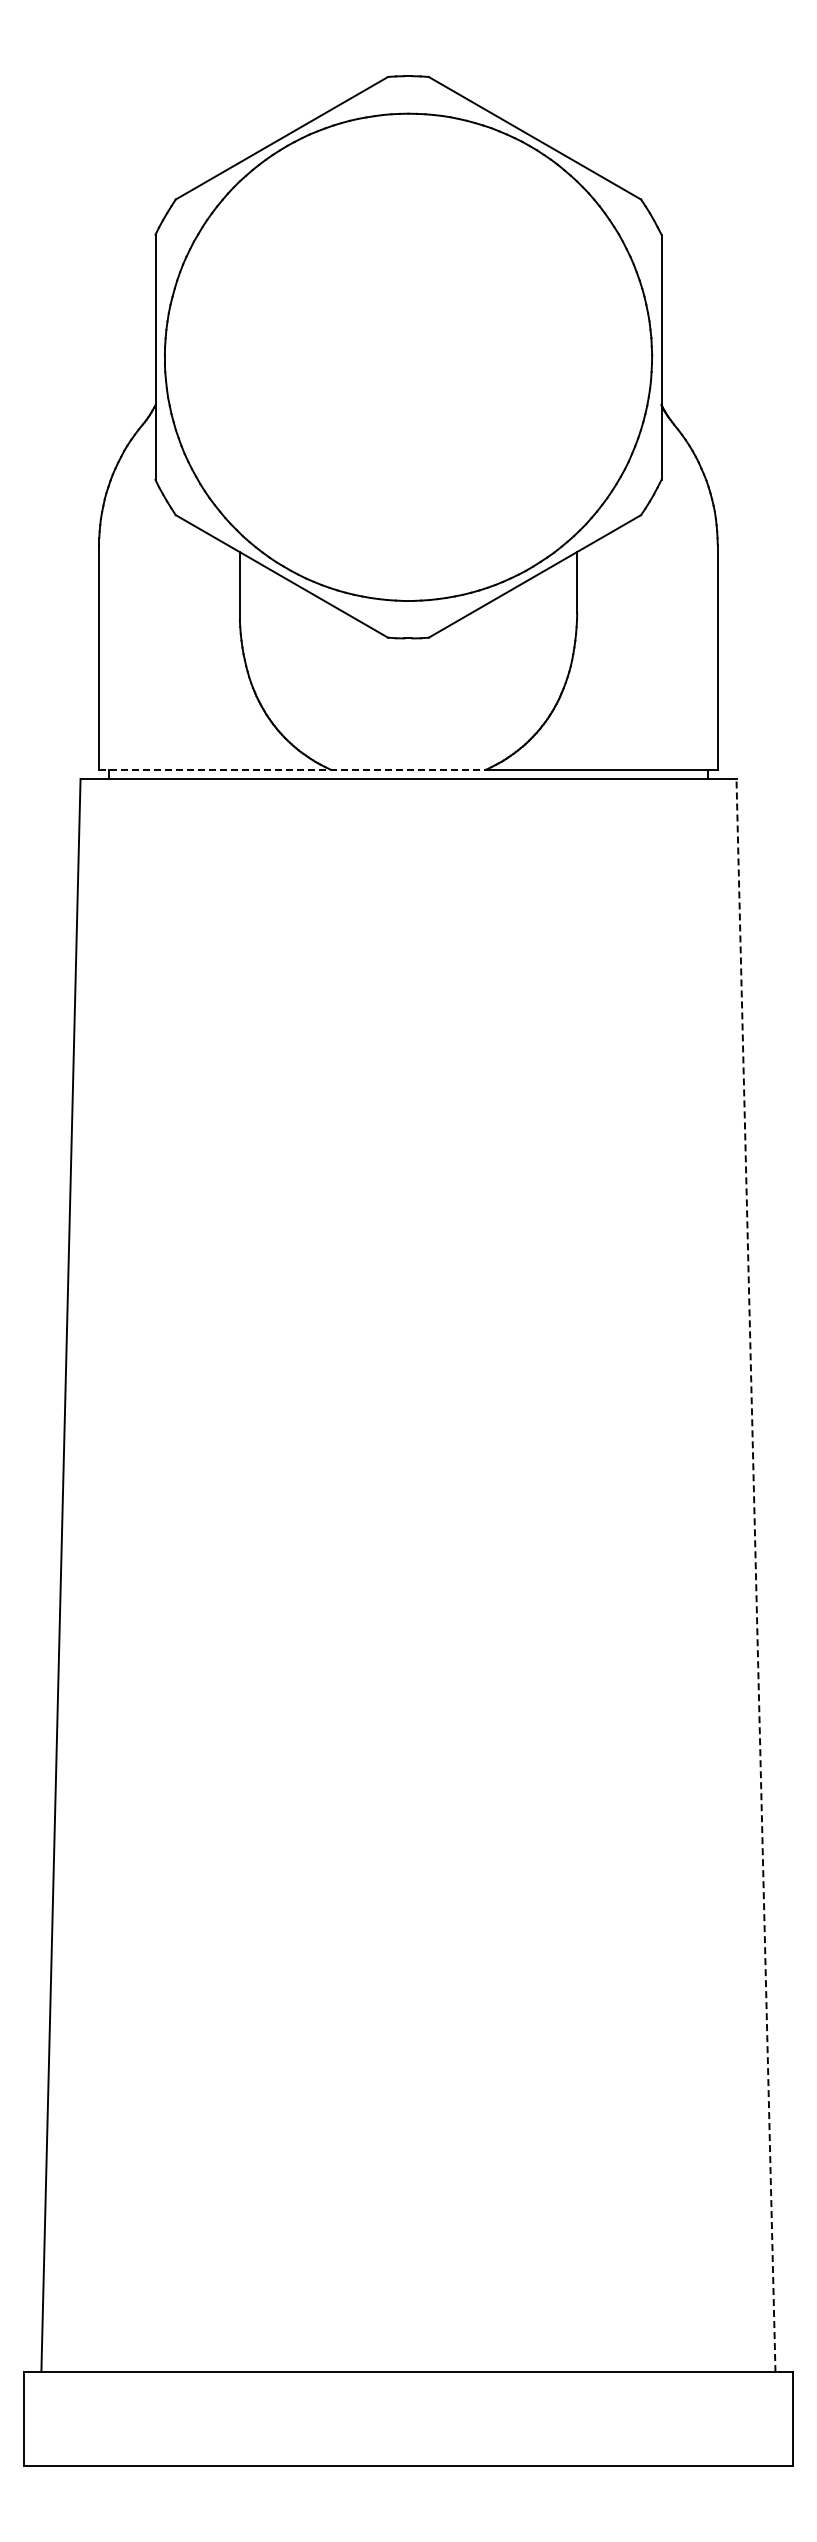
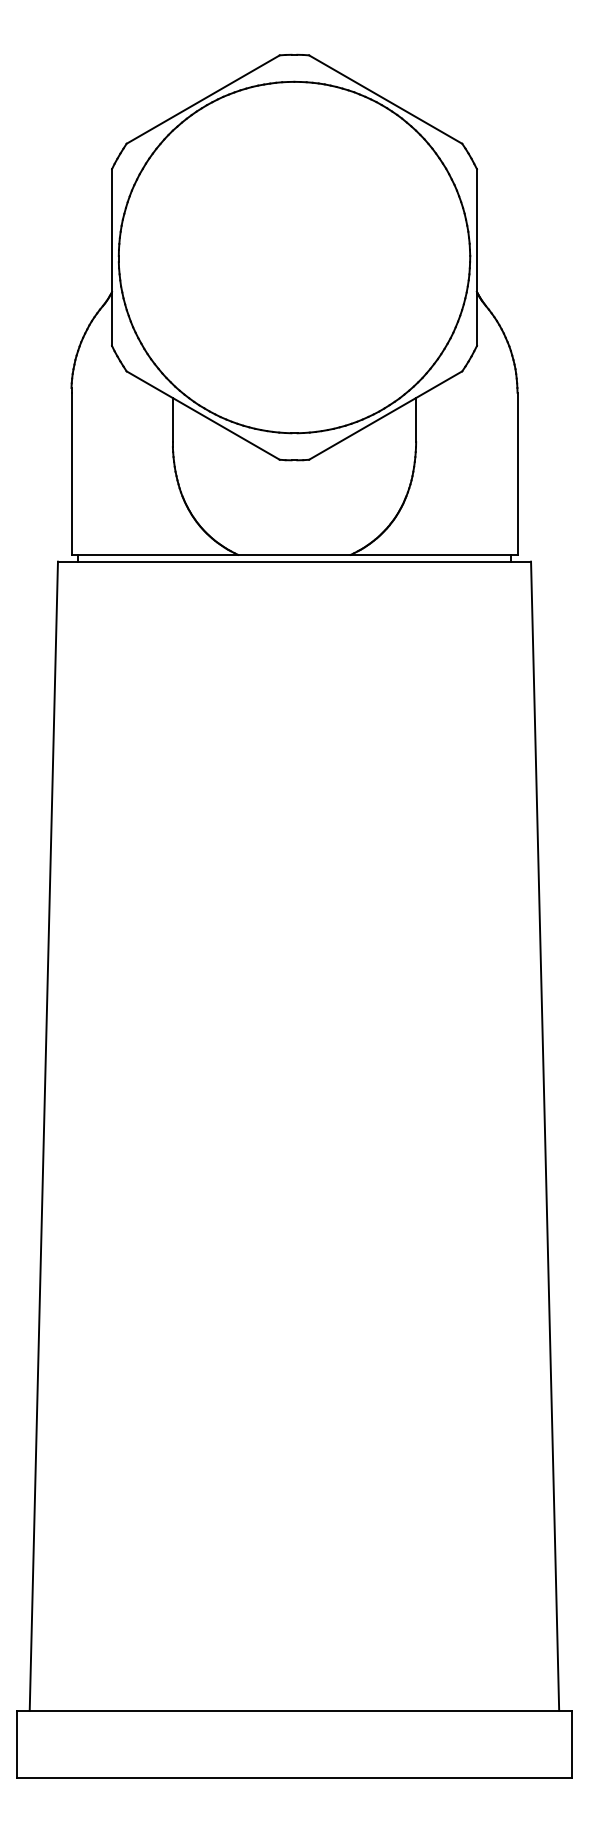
line: (292, 769) -> (210, 554), dashed -> solid
line: (755, 1575) -> (544, 1136), dashed -> solid

